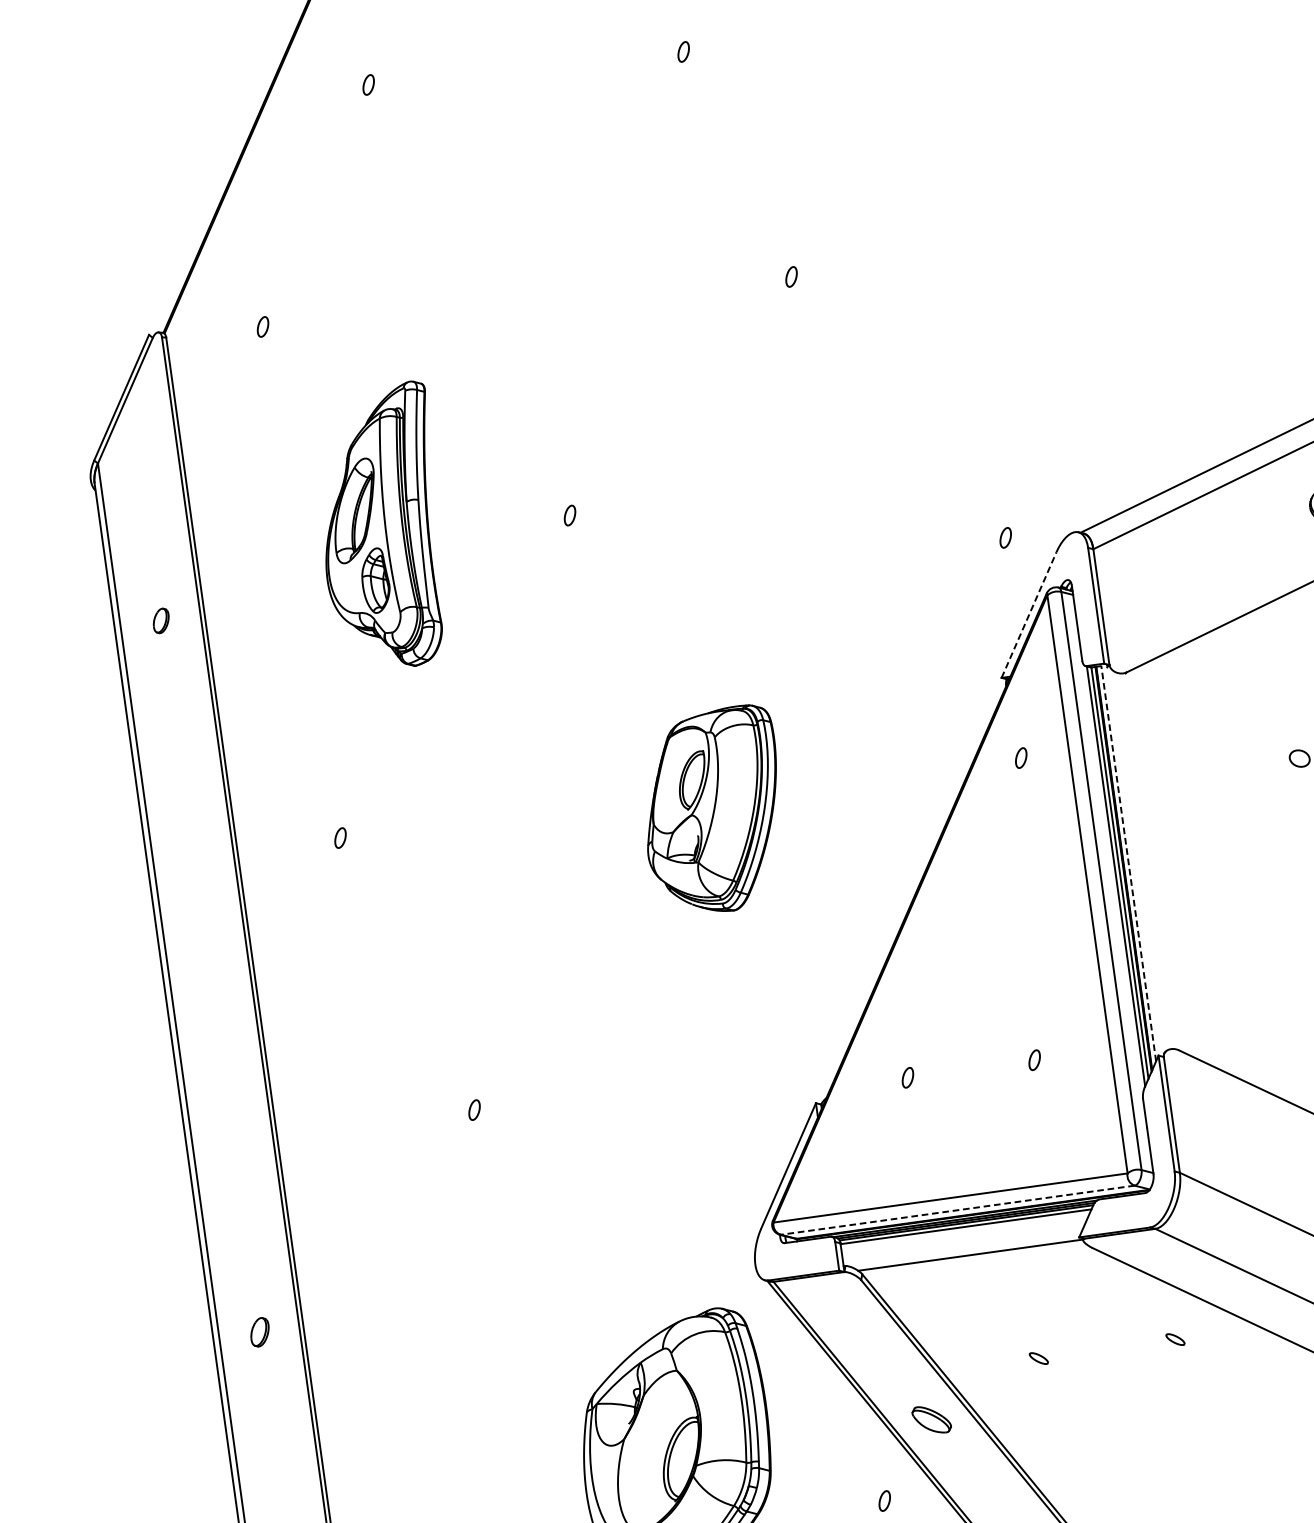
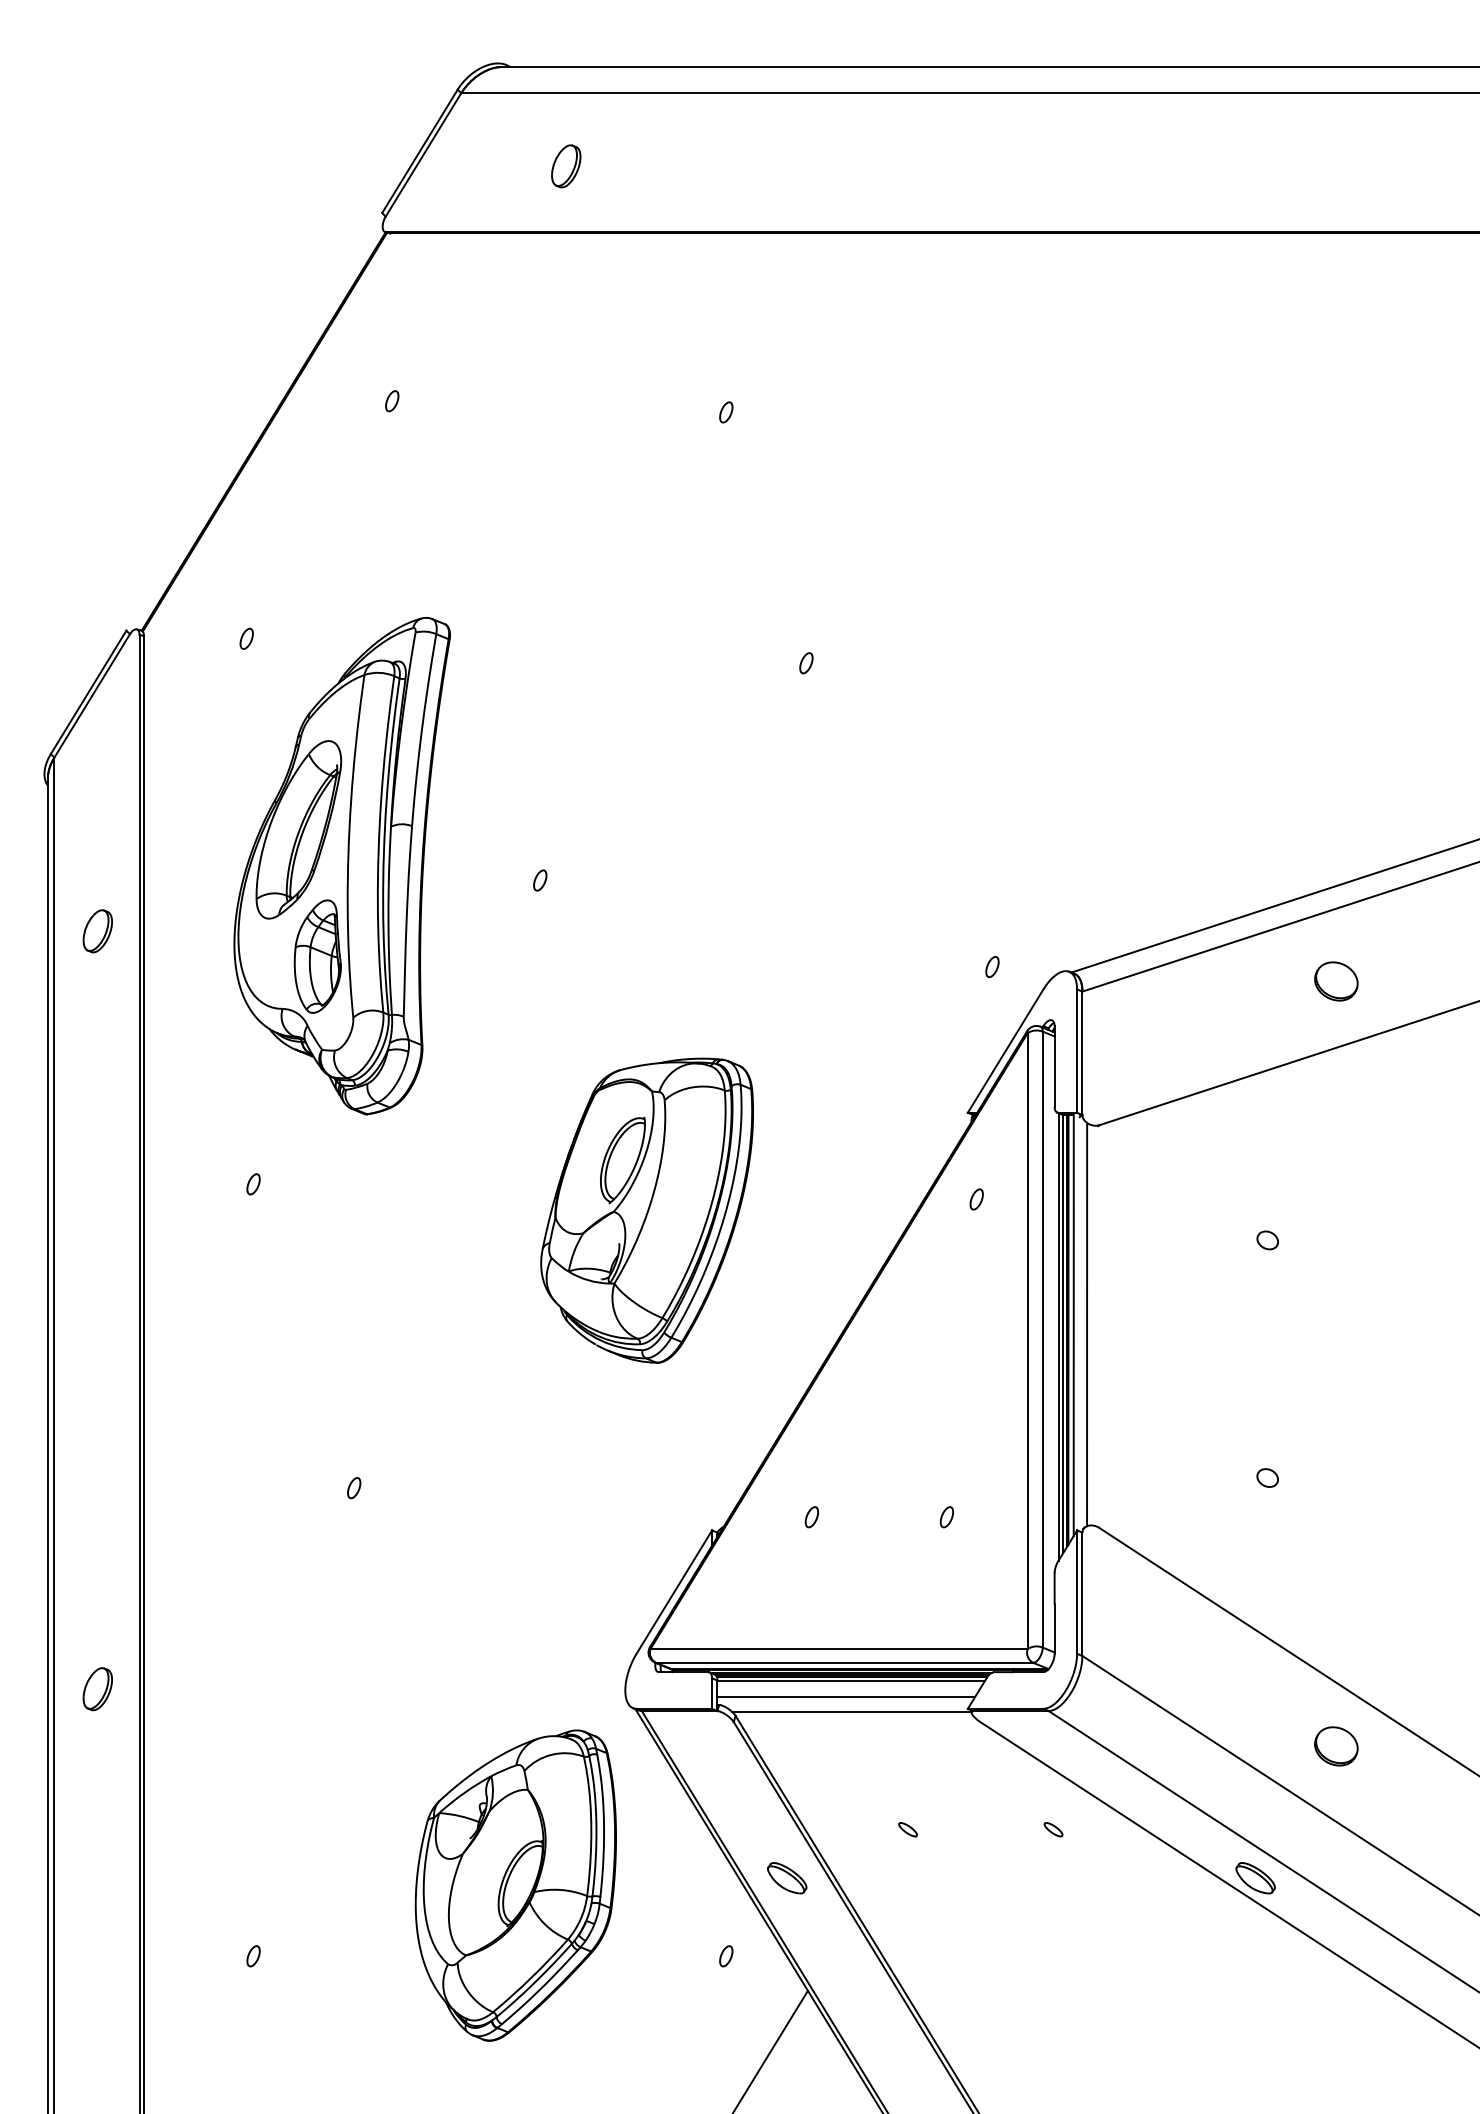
part: (381, 528) -> (341, 866), size x1.67
line: (1028, 614) -> (1005, 1050), dashed -> solid
part: (161, 621) -> (97, 931), size x1.67
part: (712, 811) -> (646, 1210), size x1.43
line: (1141, 861) -> (1087, 1325), added
line: (1128, 863) -> (1073, 1325), dashed -> solid
line: (957, 1209) -> (844, 1662), dashed -> solid
line: (963, 1241) -> (846, 1696), added
part: (259, 1332) -> (97, 1689), size x1.43

